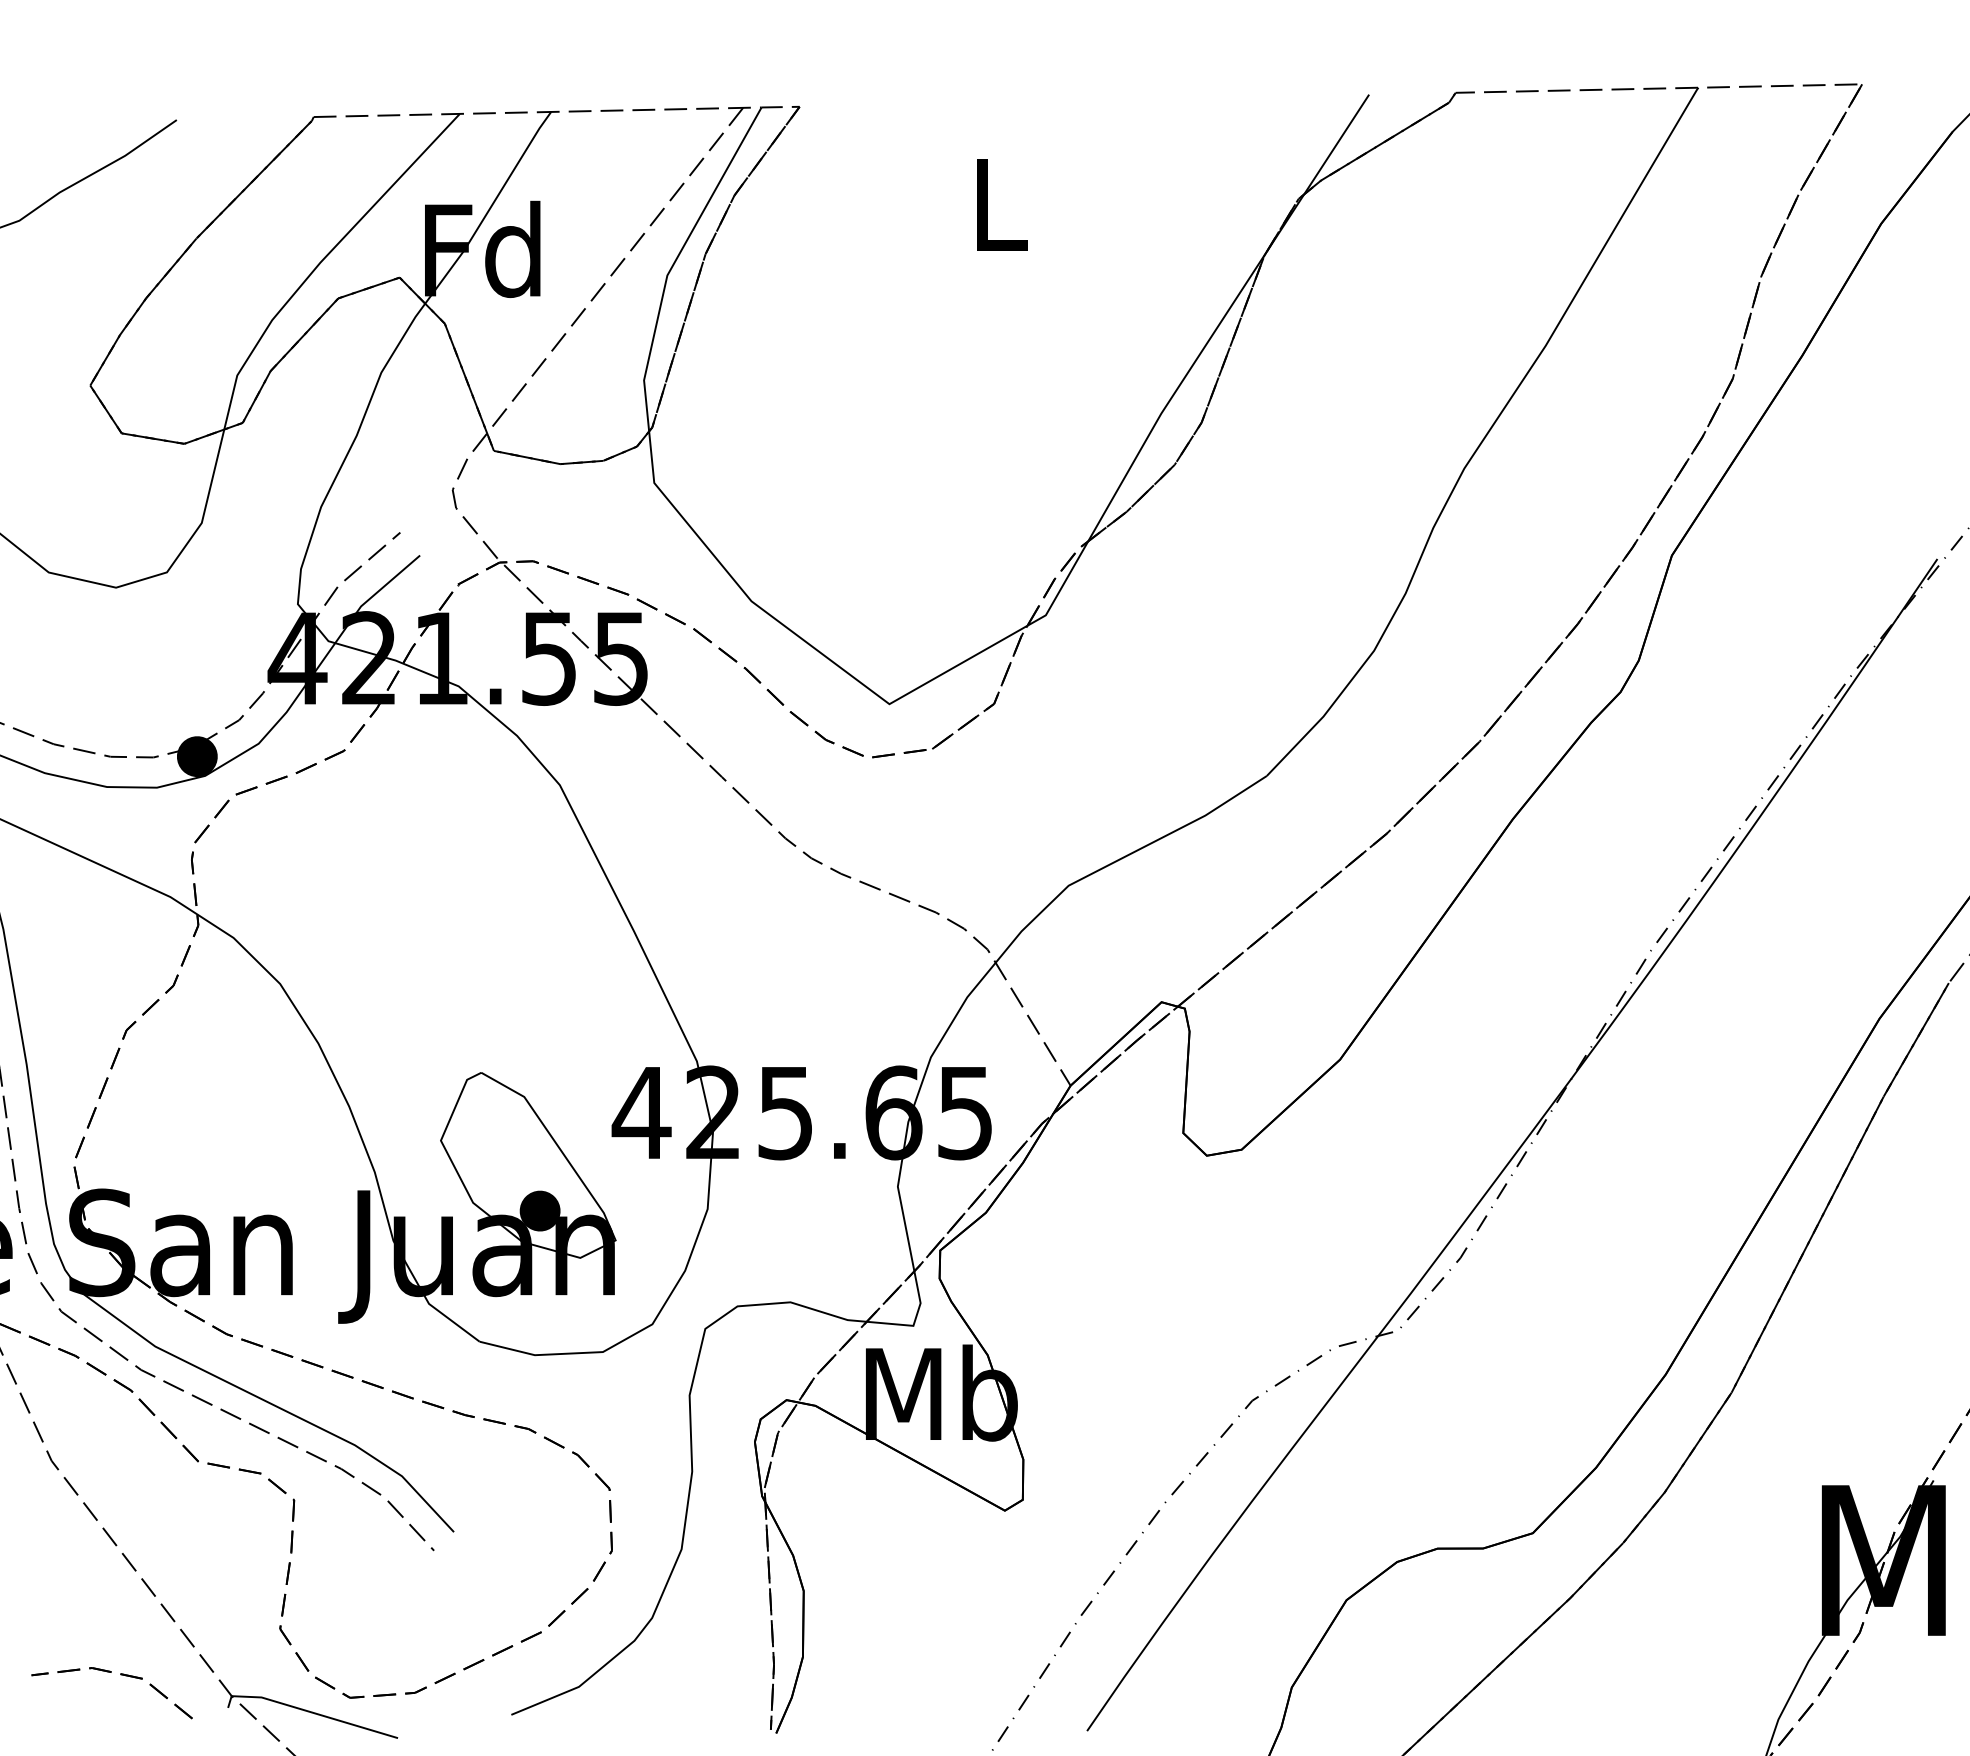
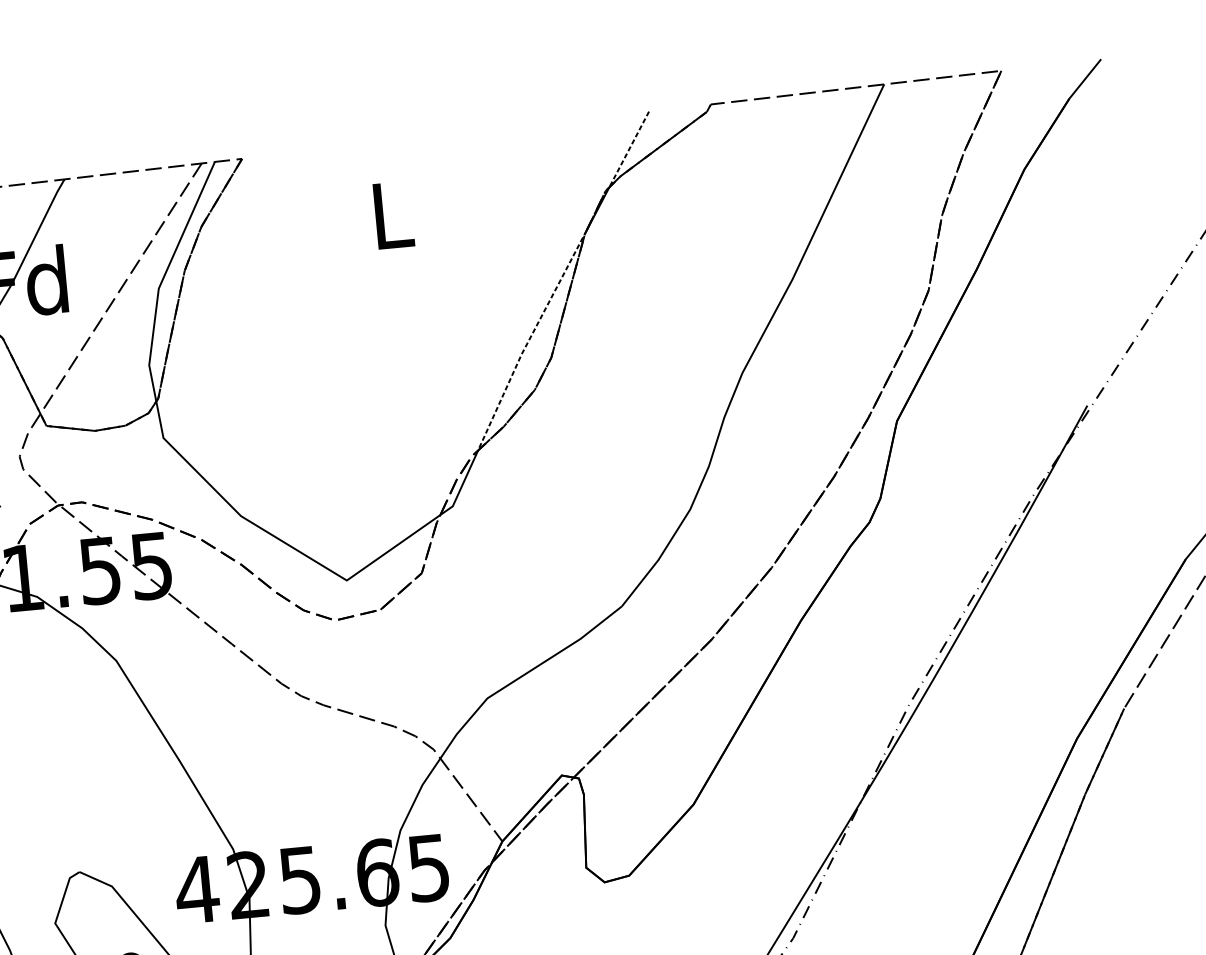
line: (1336, 144) -> (629, 149), solid -> dashed
line: (1173, 395) -> (529, 340), solid -> dashed

